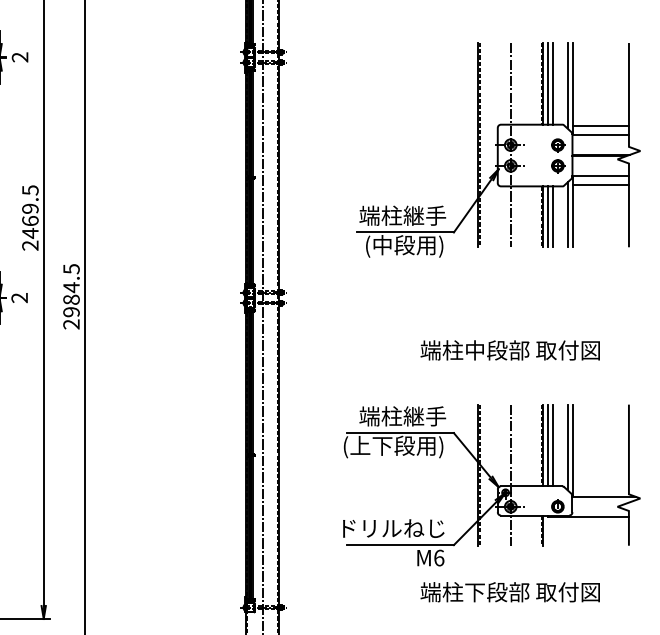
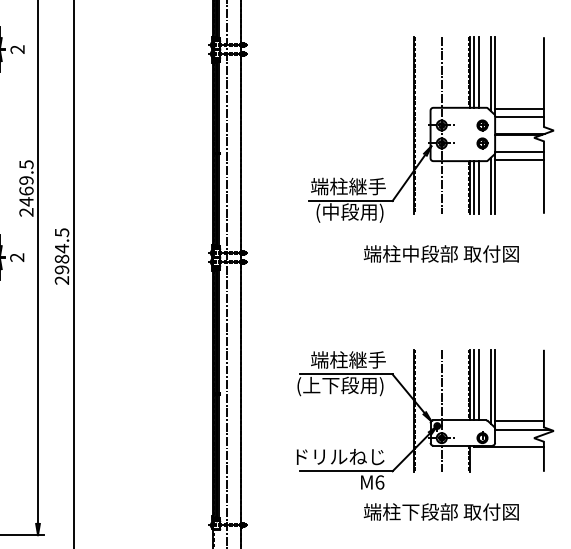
text: (509, 349) -> (440, 253), moved
line: (600, 487) -> (519, 421), added

